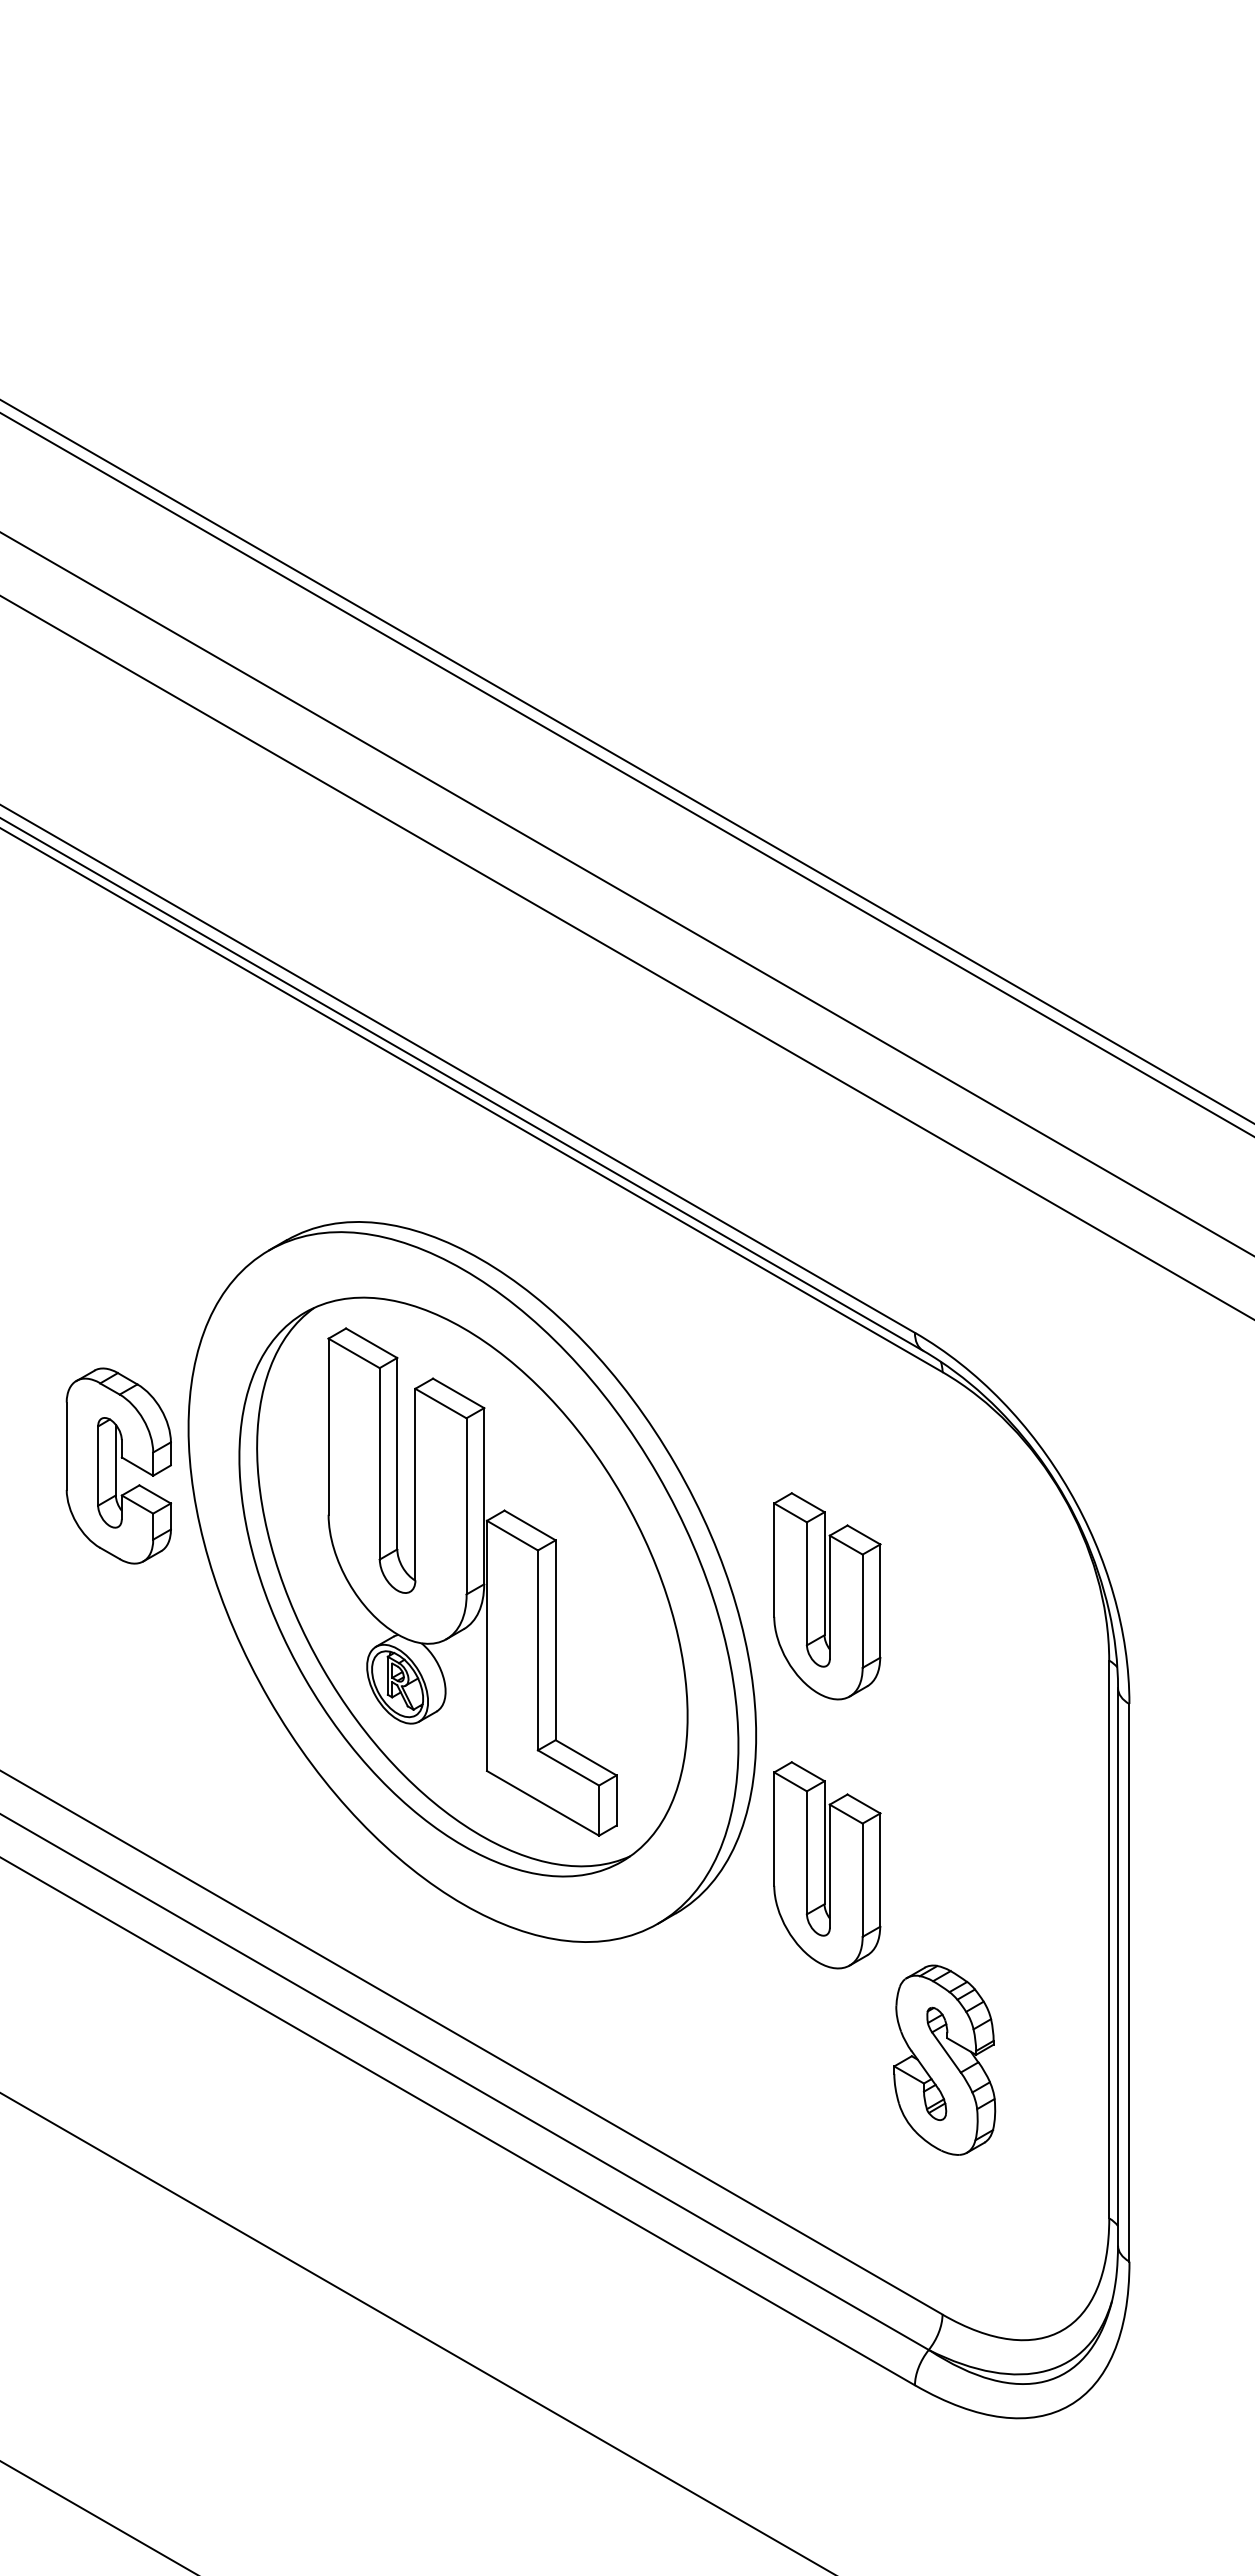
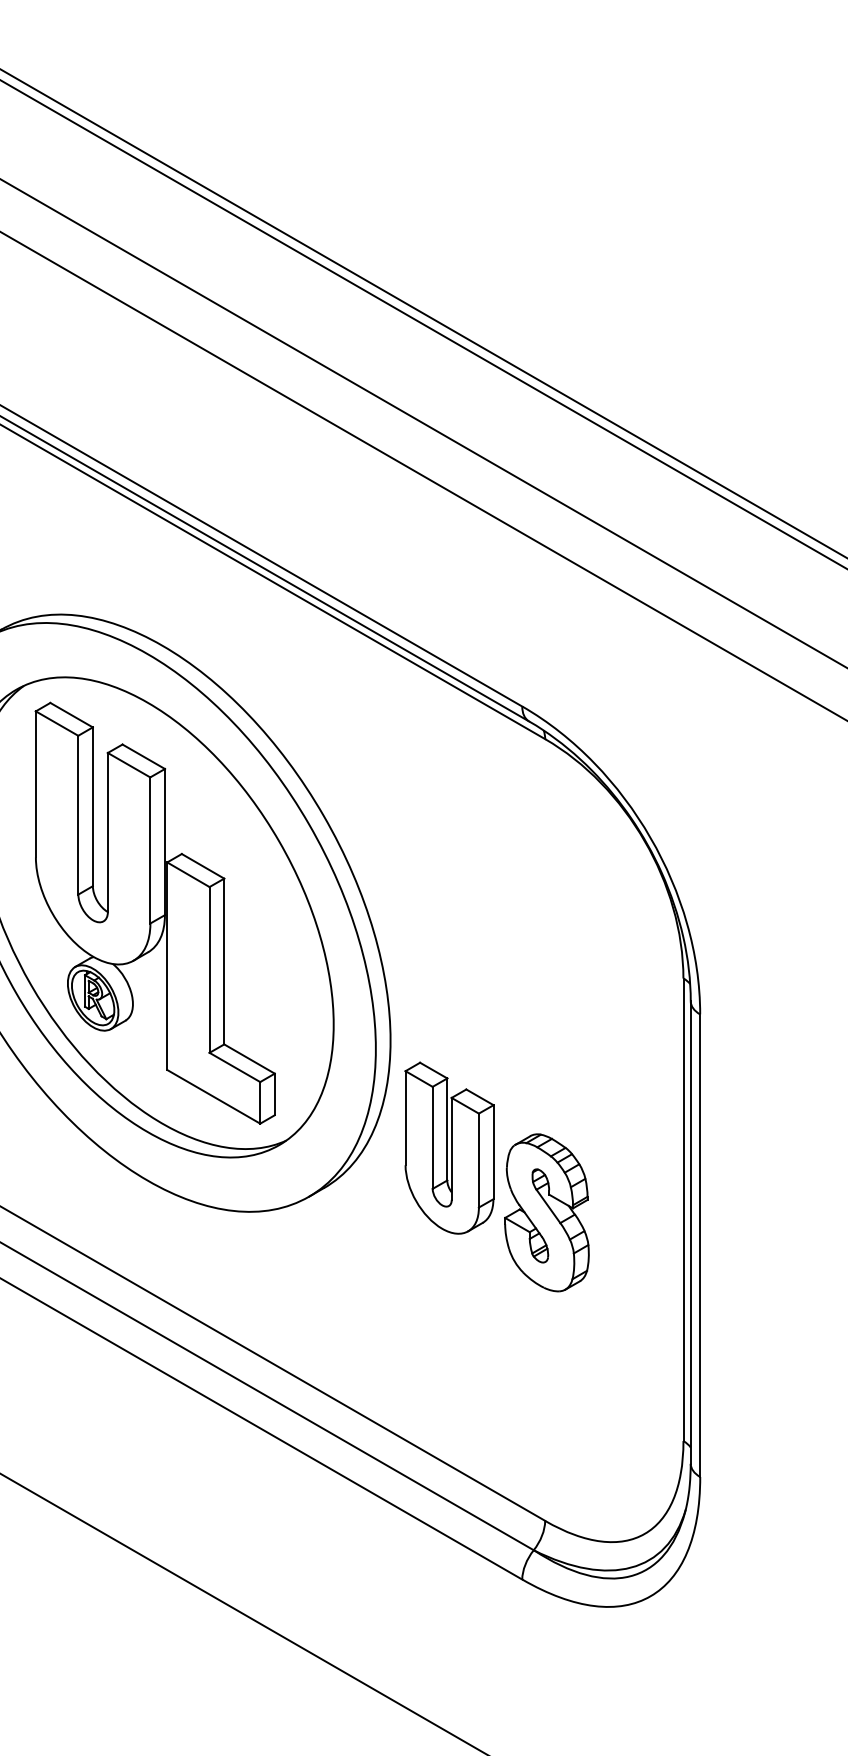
part: (827, 1596) -> (449, 925), removed
part: (944, 2059) -> (546, 1212), moved

